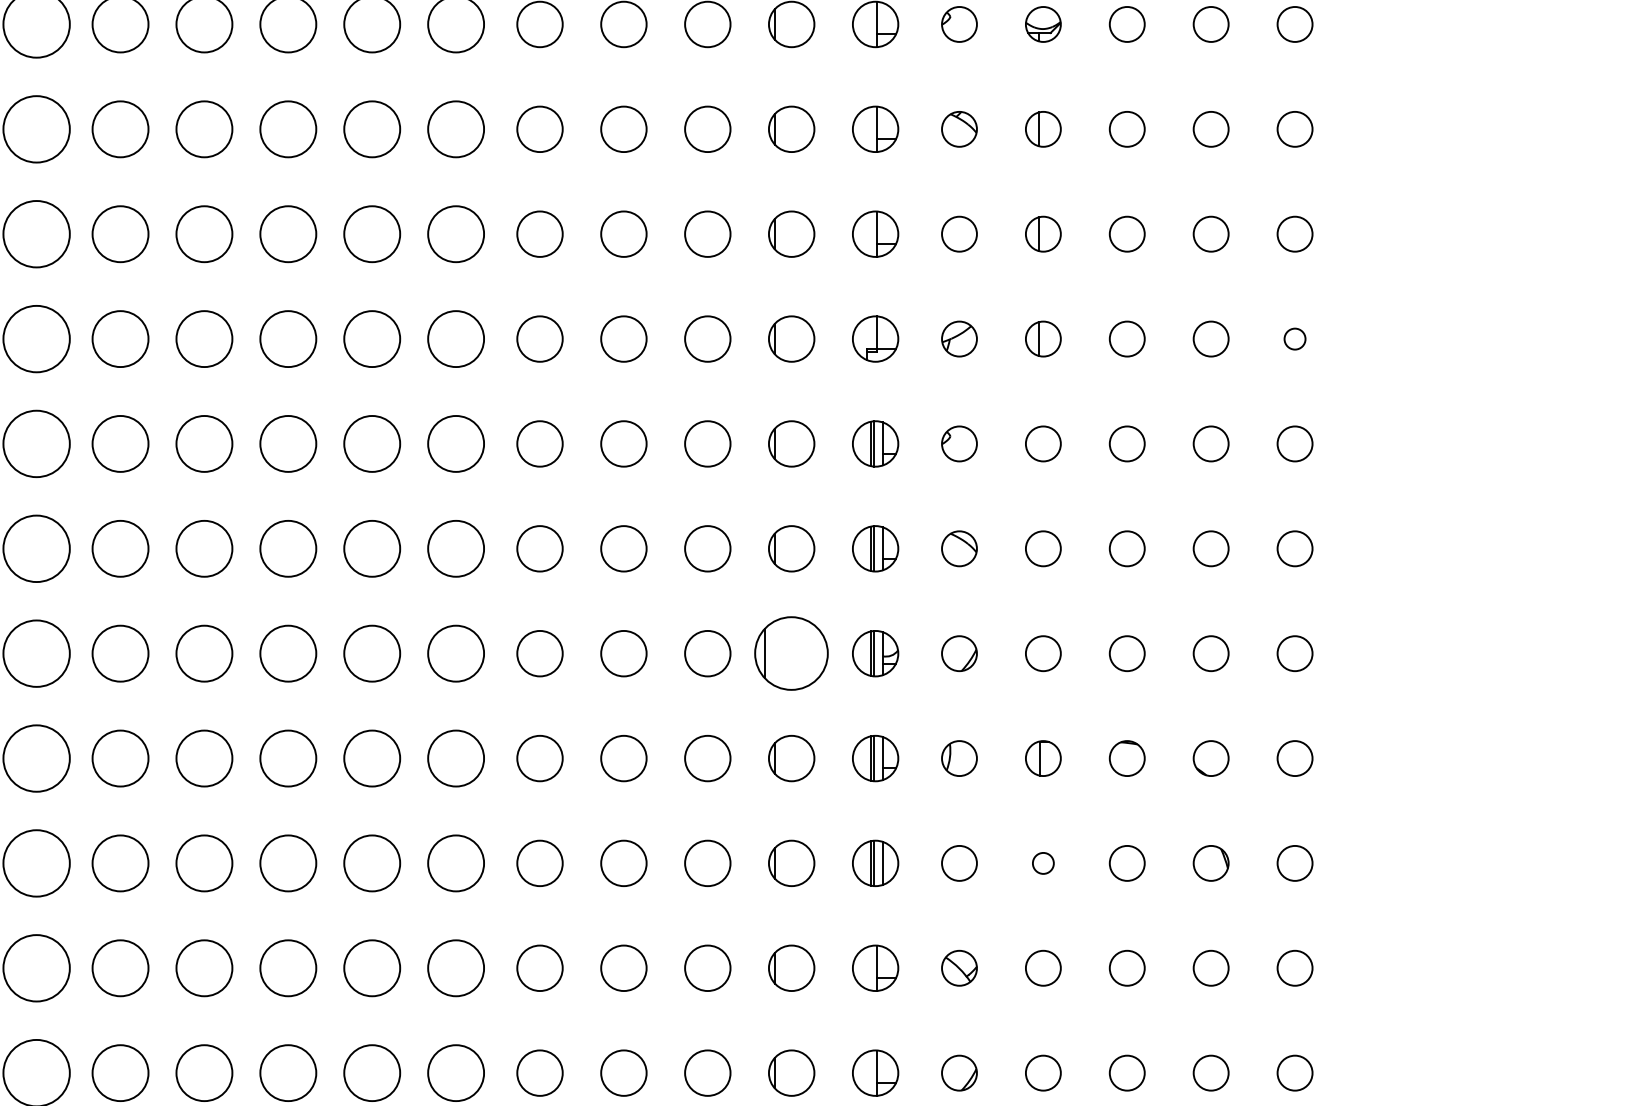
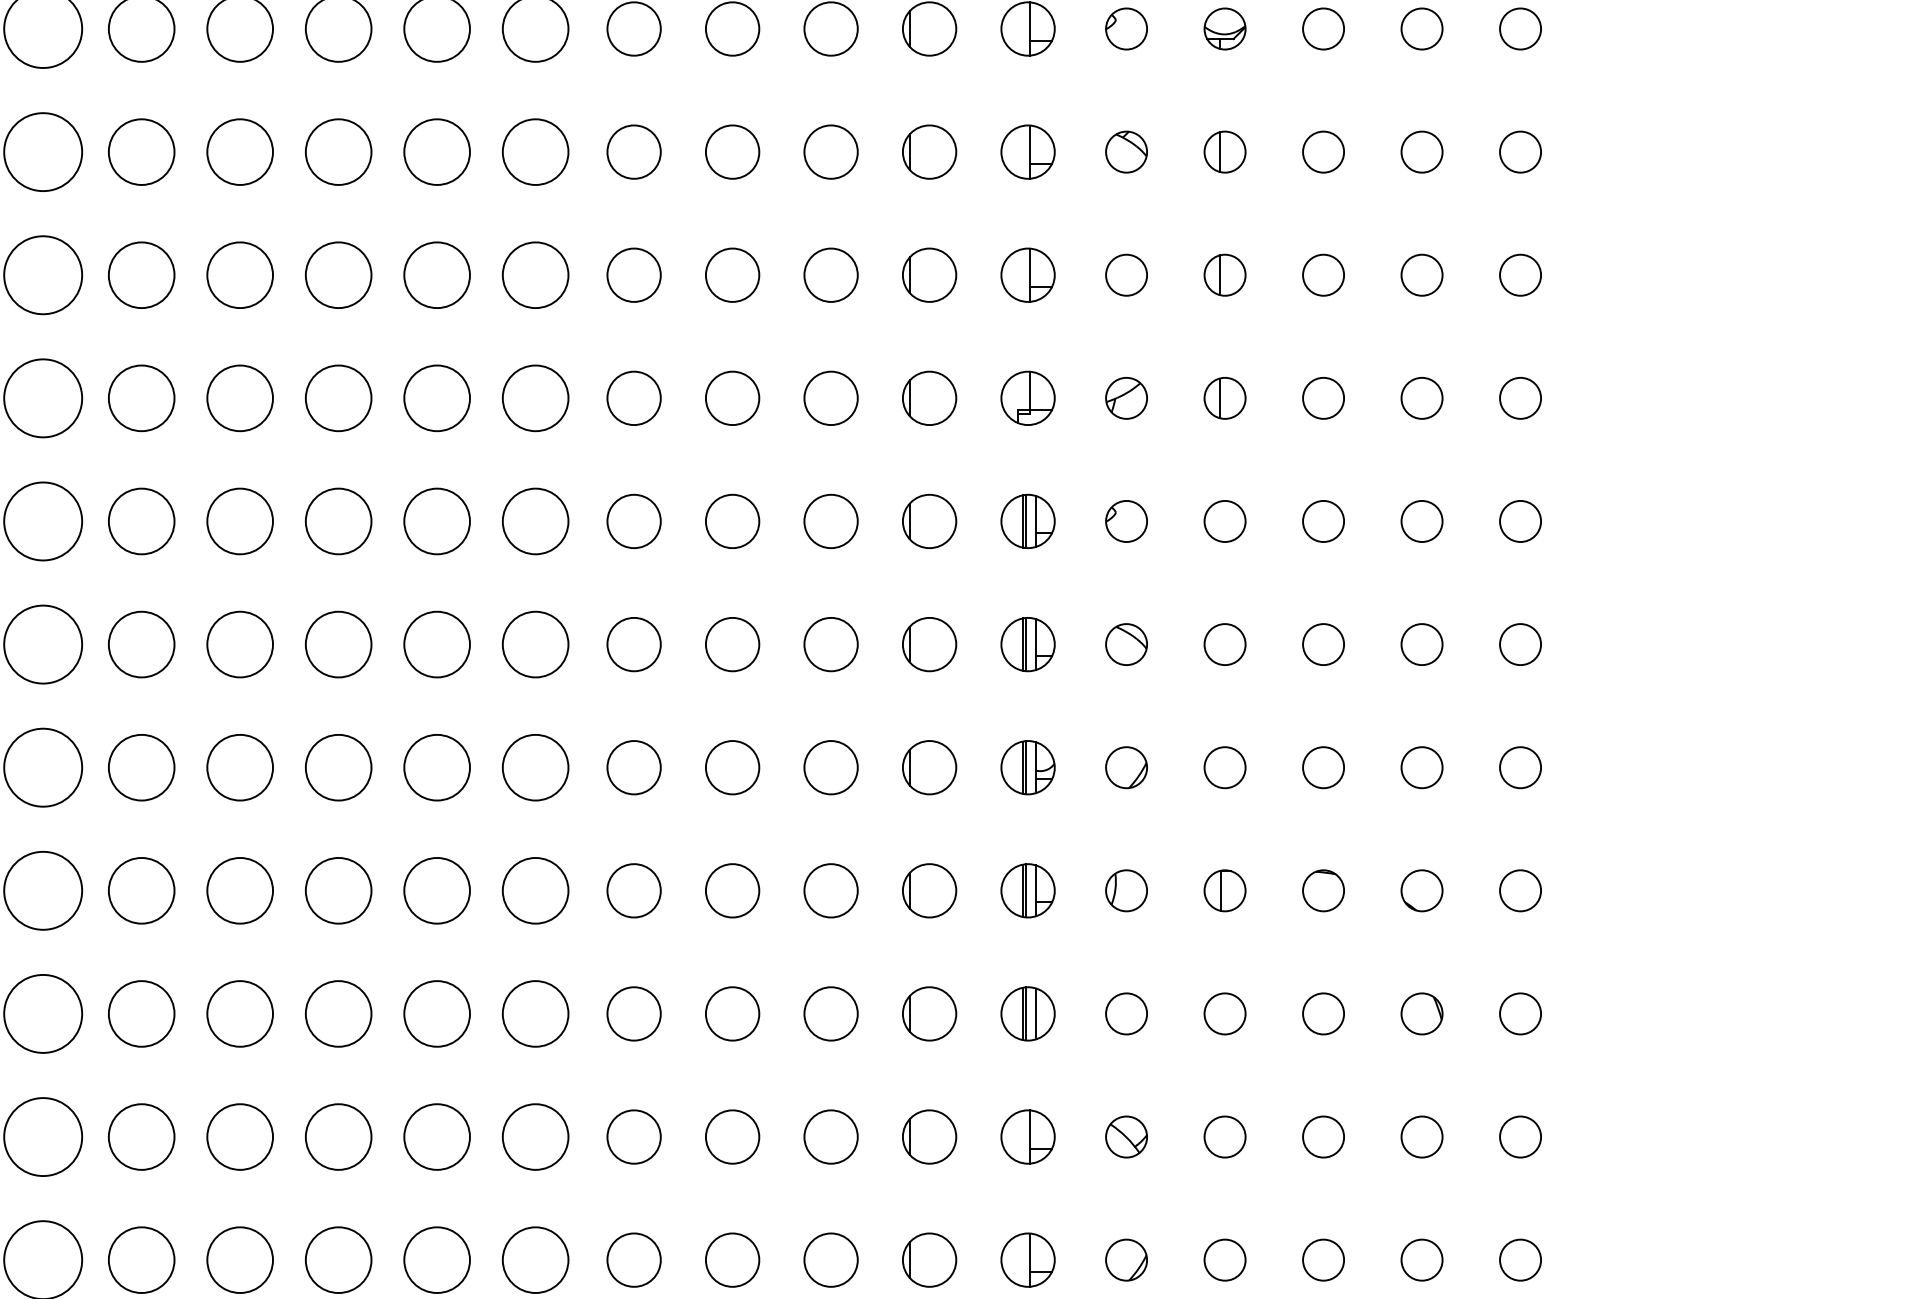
circle: (1295, 339) -> (1520, 398), size x1.67
part: (791, 653) -> (929, 767), size x0.62
circle: (1042, 863) -> (1224, 1013), size x1.67

